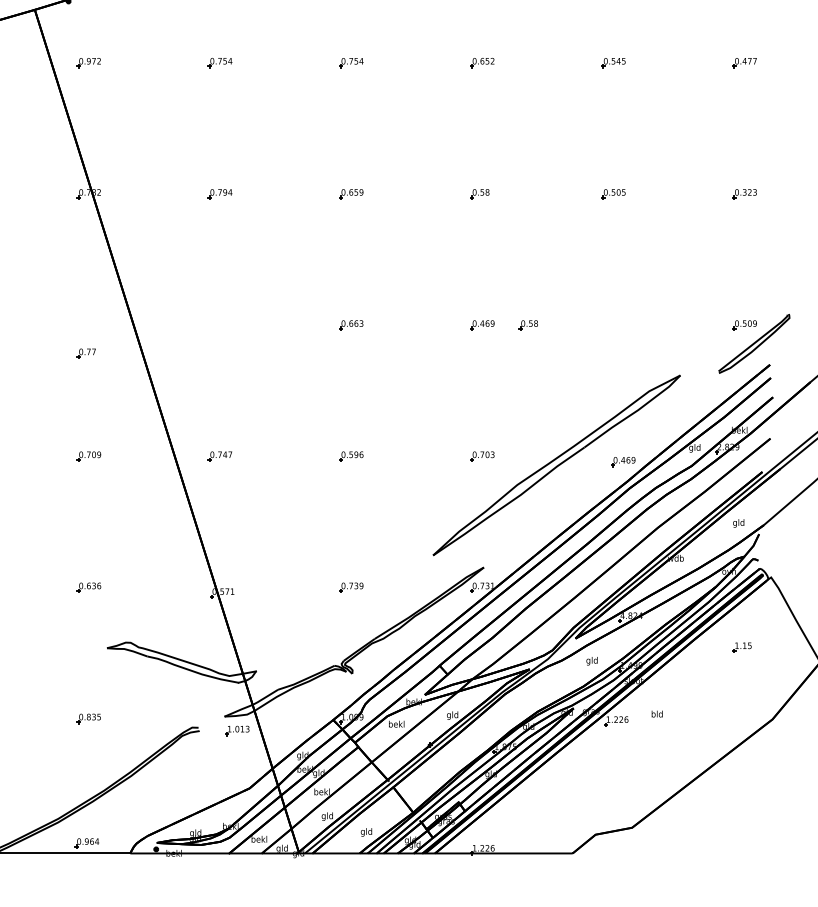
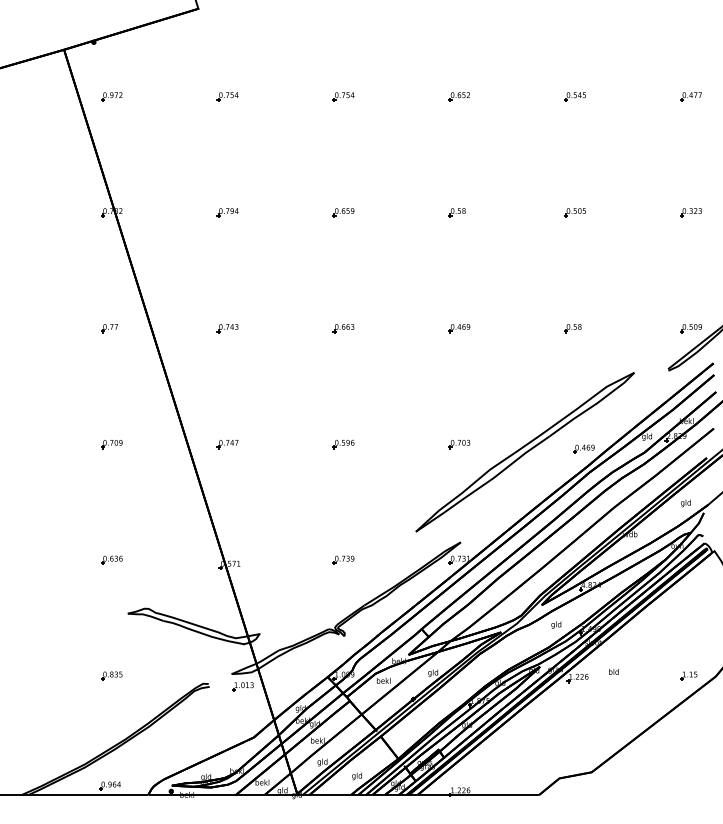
part: (219, 325) -> (227, 328), added
part: (527, 325) -> (572, 328), moved
part: (86, 353) -> (109, 328), moved
part: (741, 646) -> (688, 675), moved

